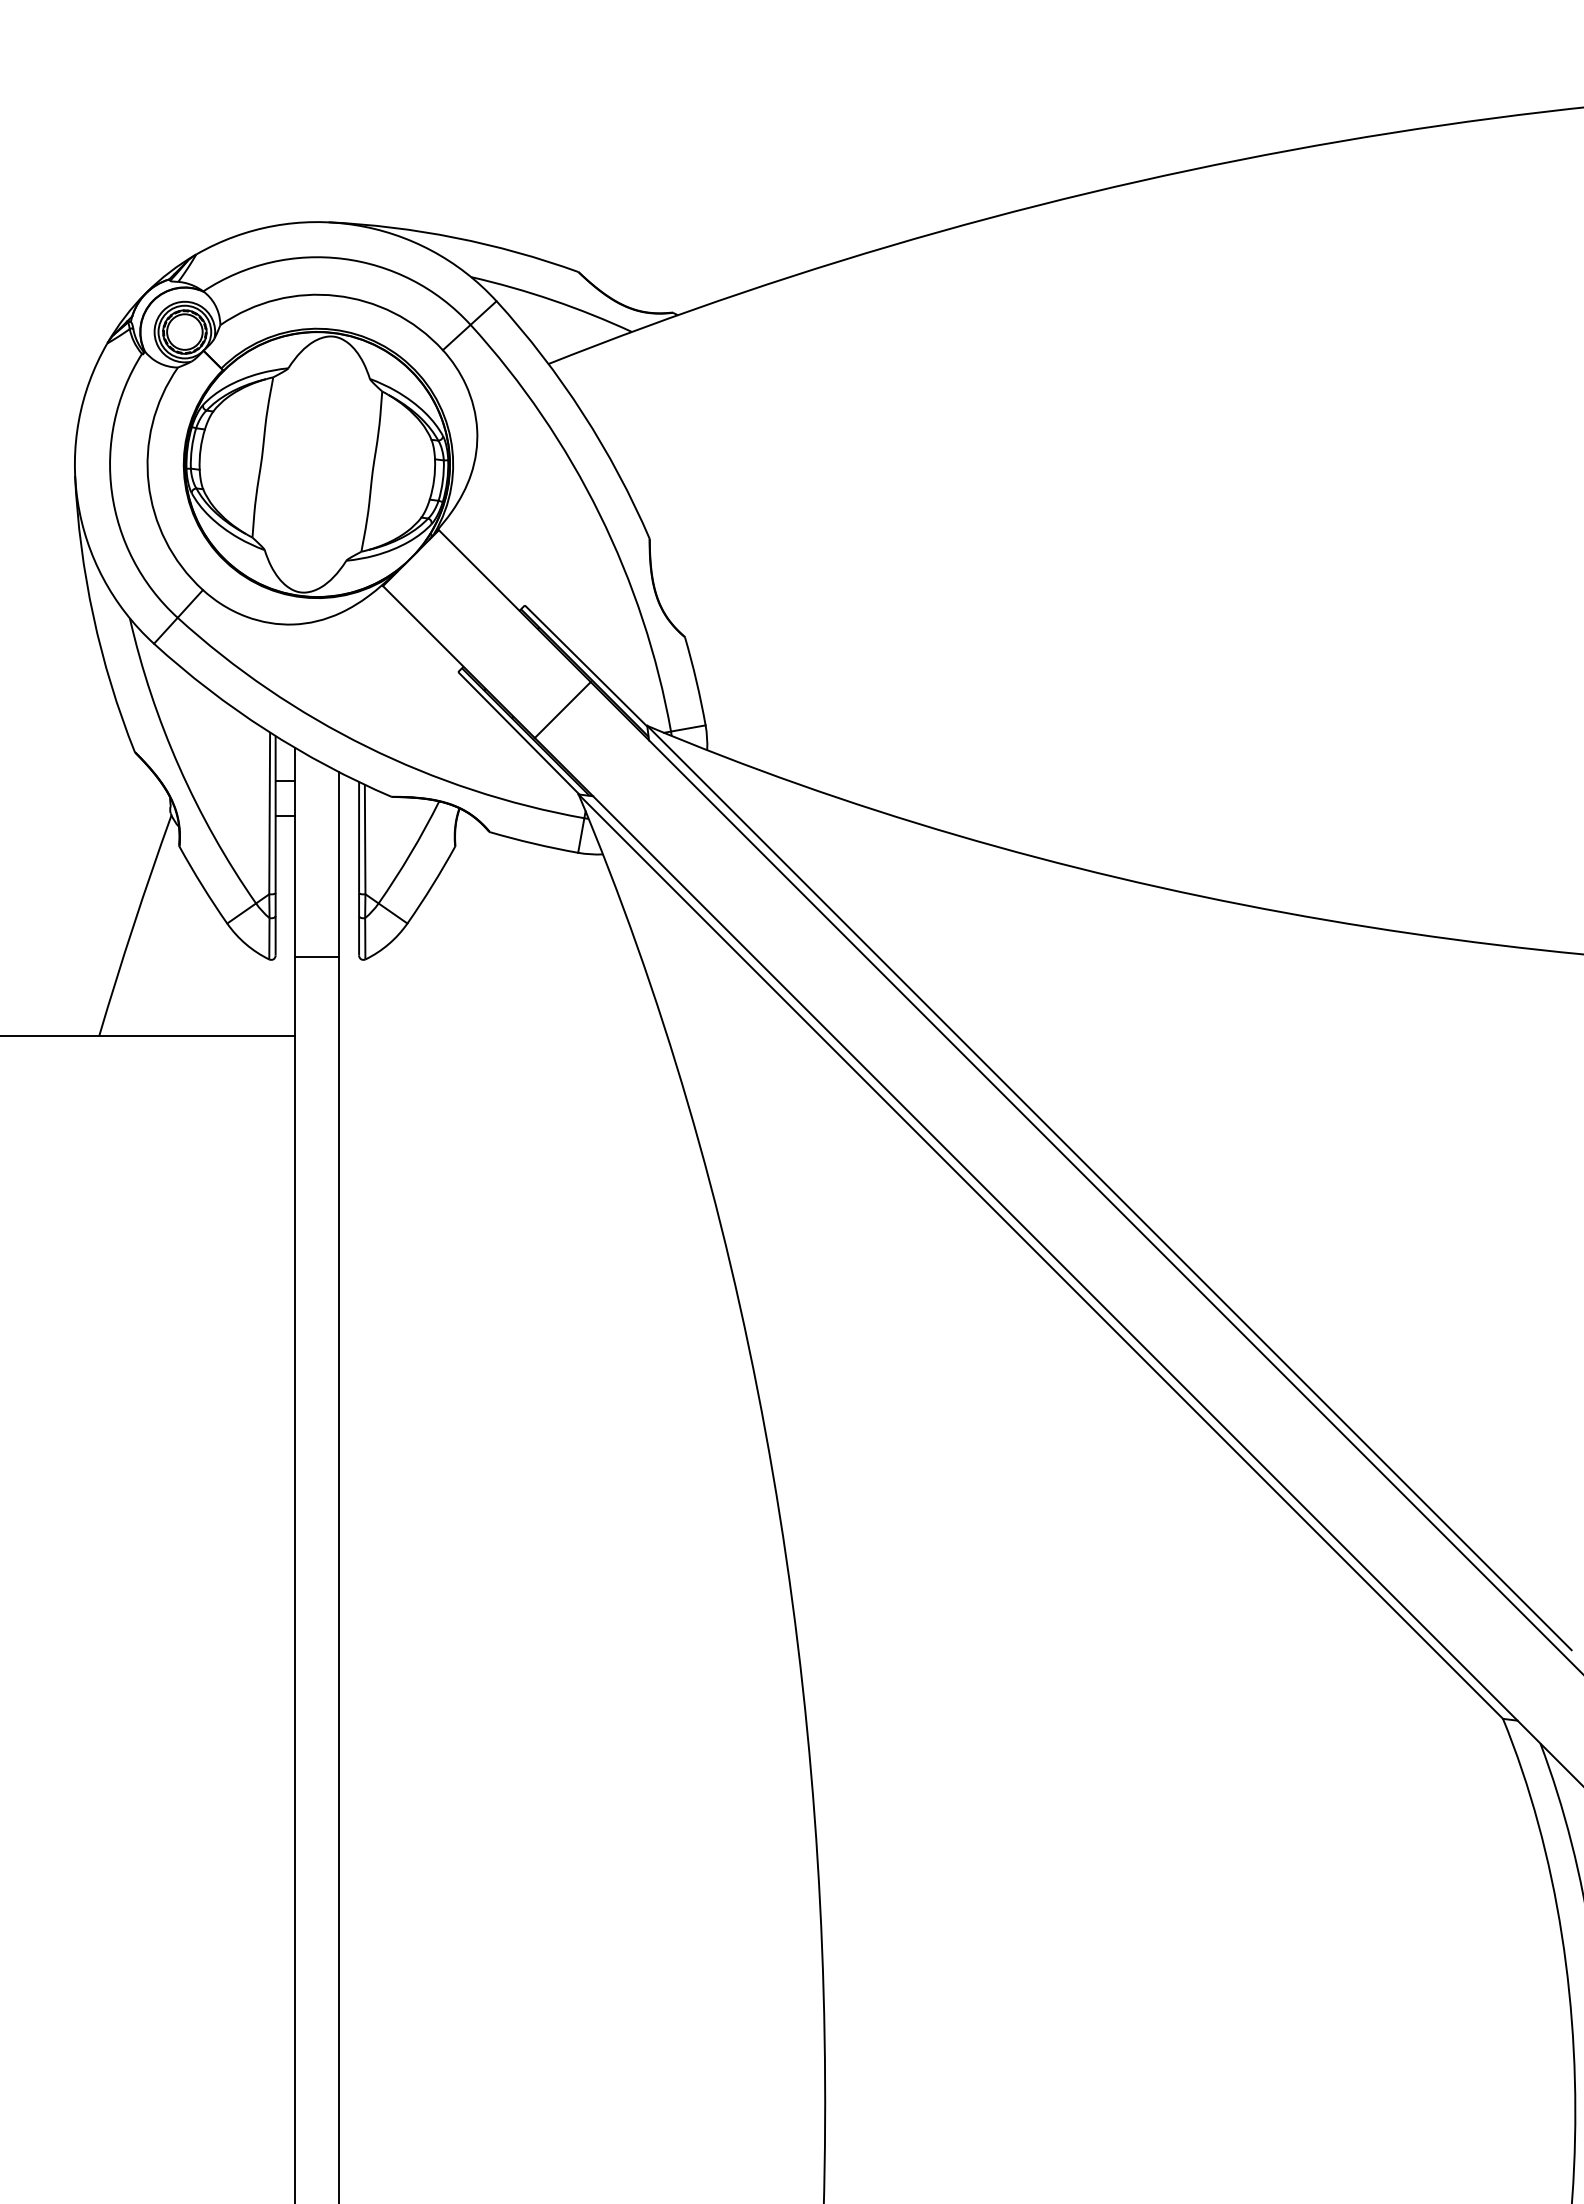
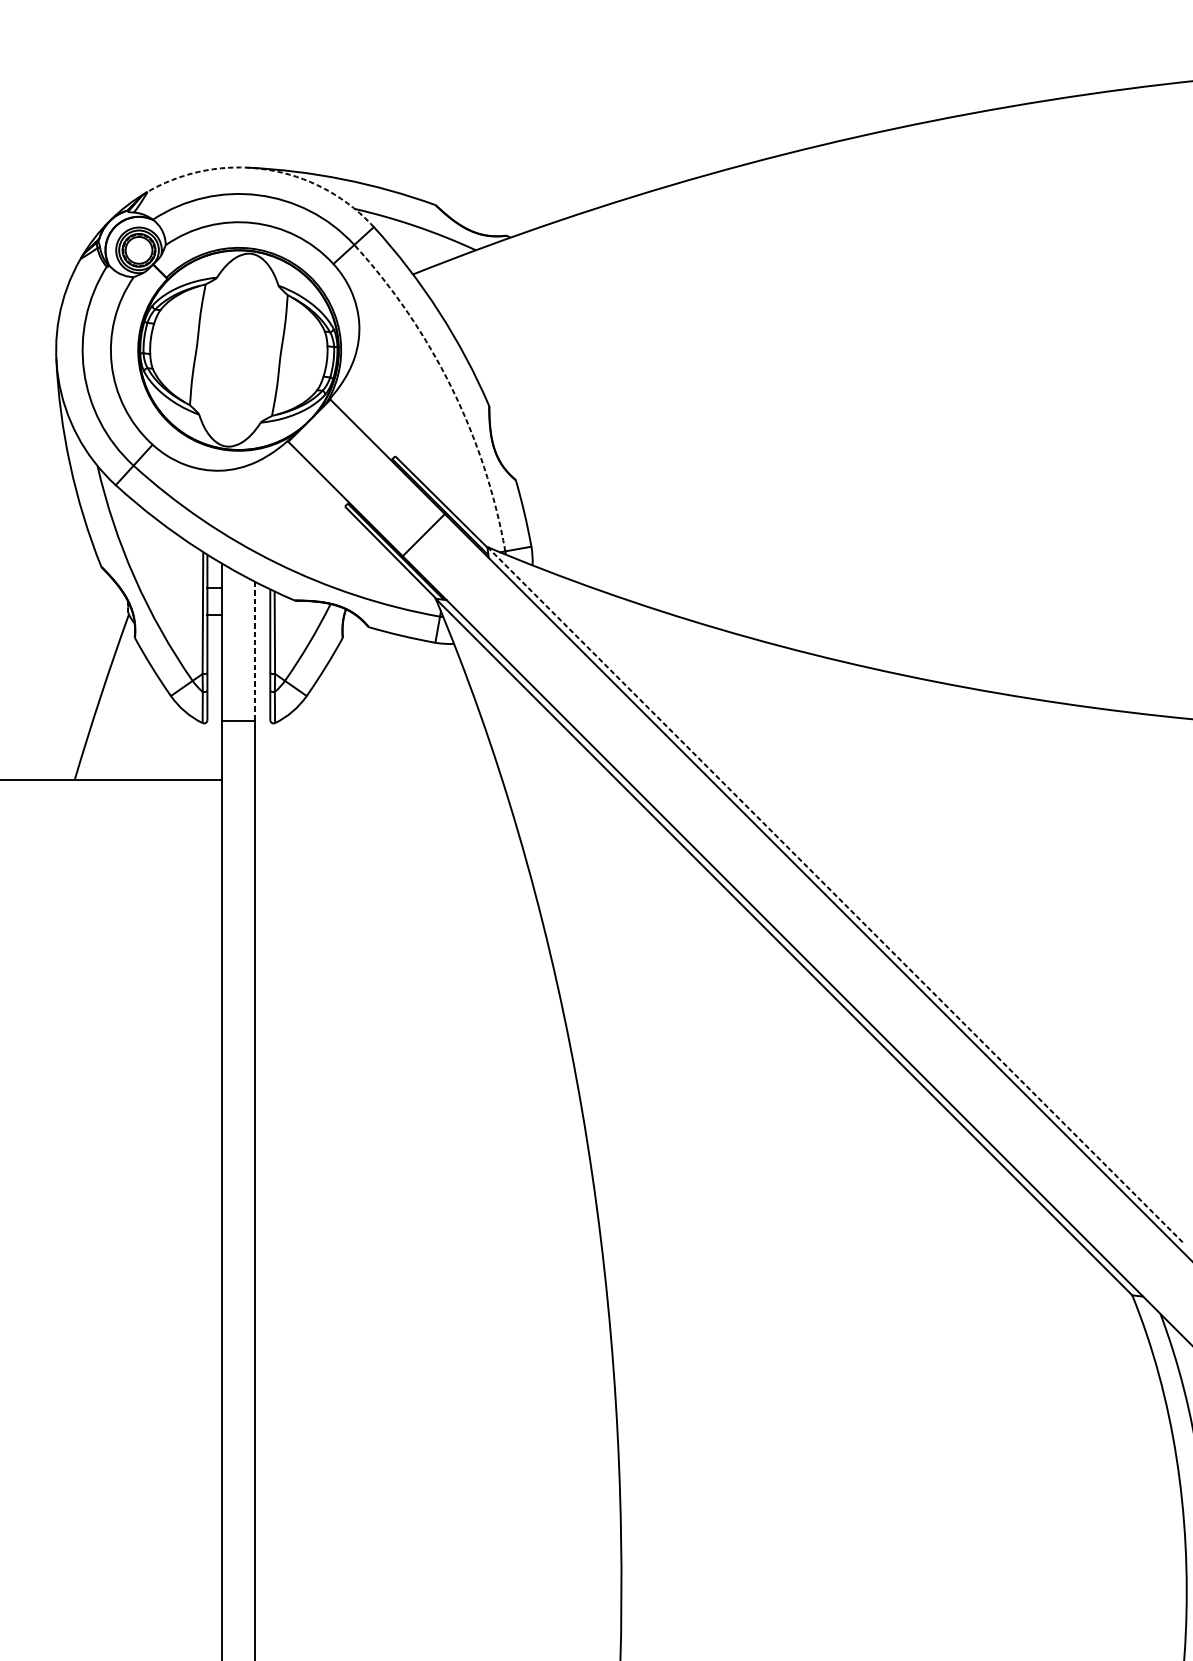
arc: (354, 225) -> (266, 170), solid -> dashed
arc: (599, 514) -> (451, 387), solid -> dashed
line: (339, 865) -> (255, 652), solid -> dashed
line: (1109, 1187) -> (835, 894), solid -> dashed

